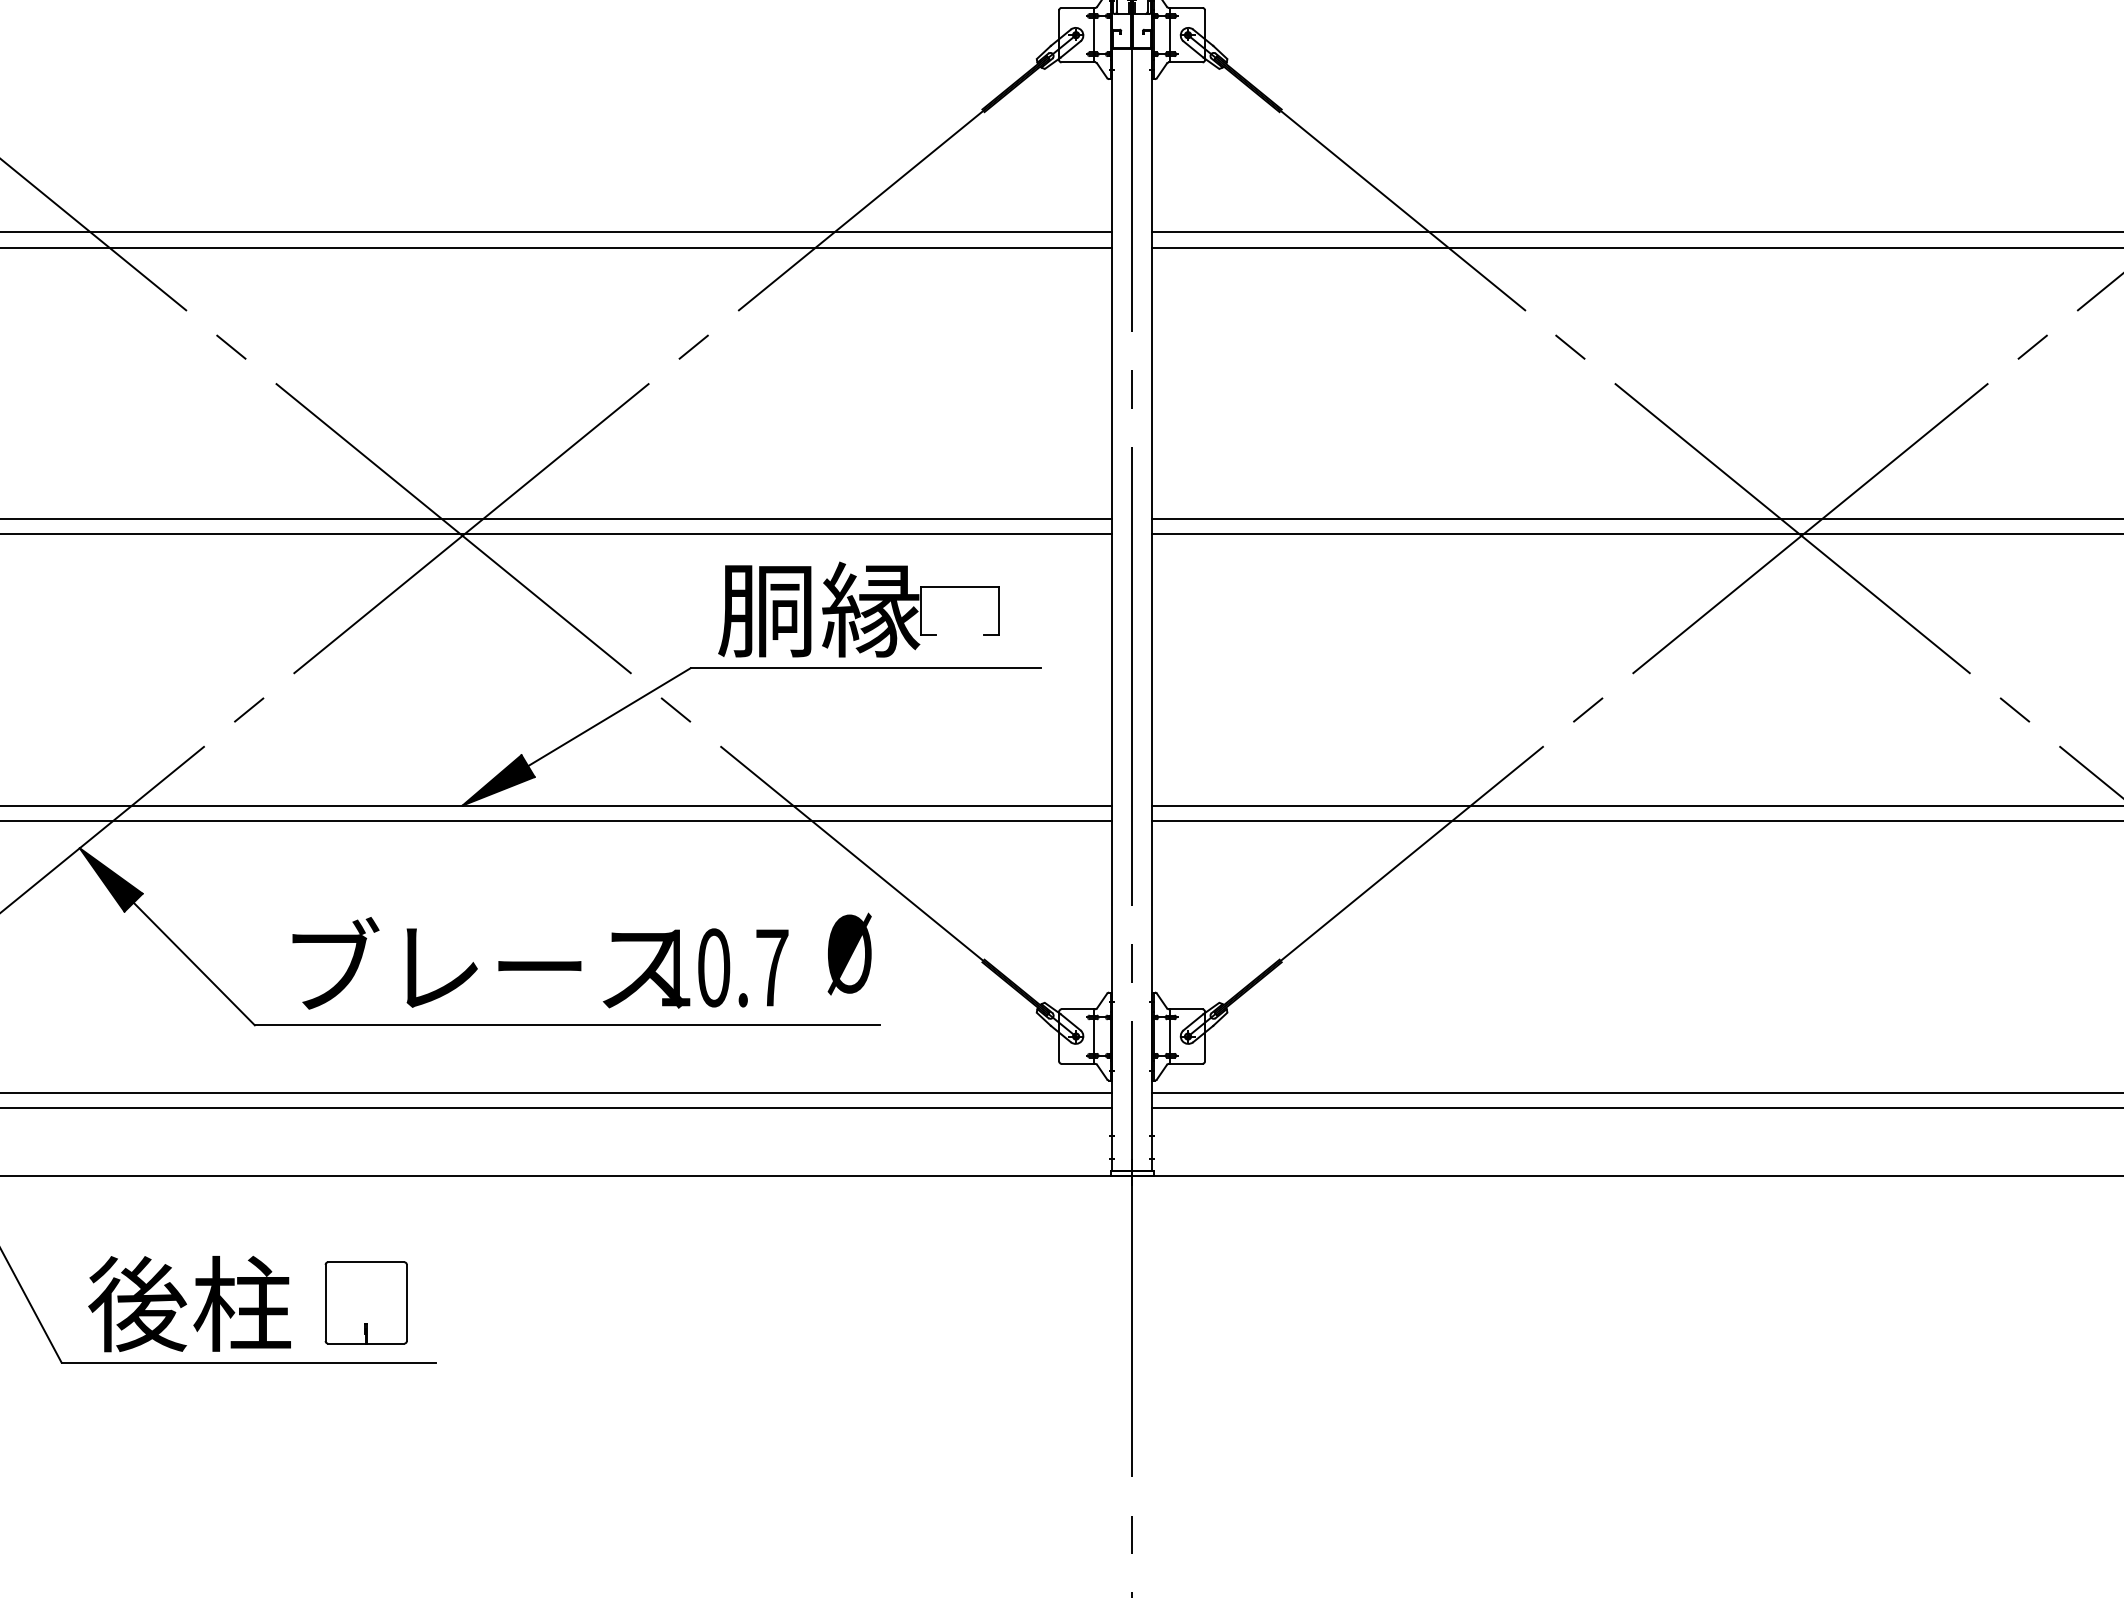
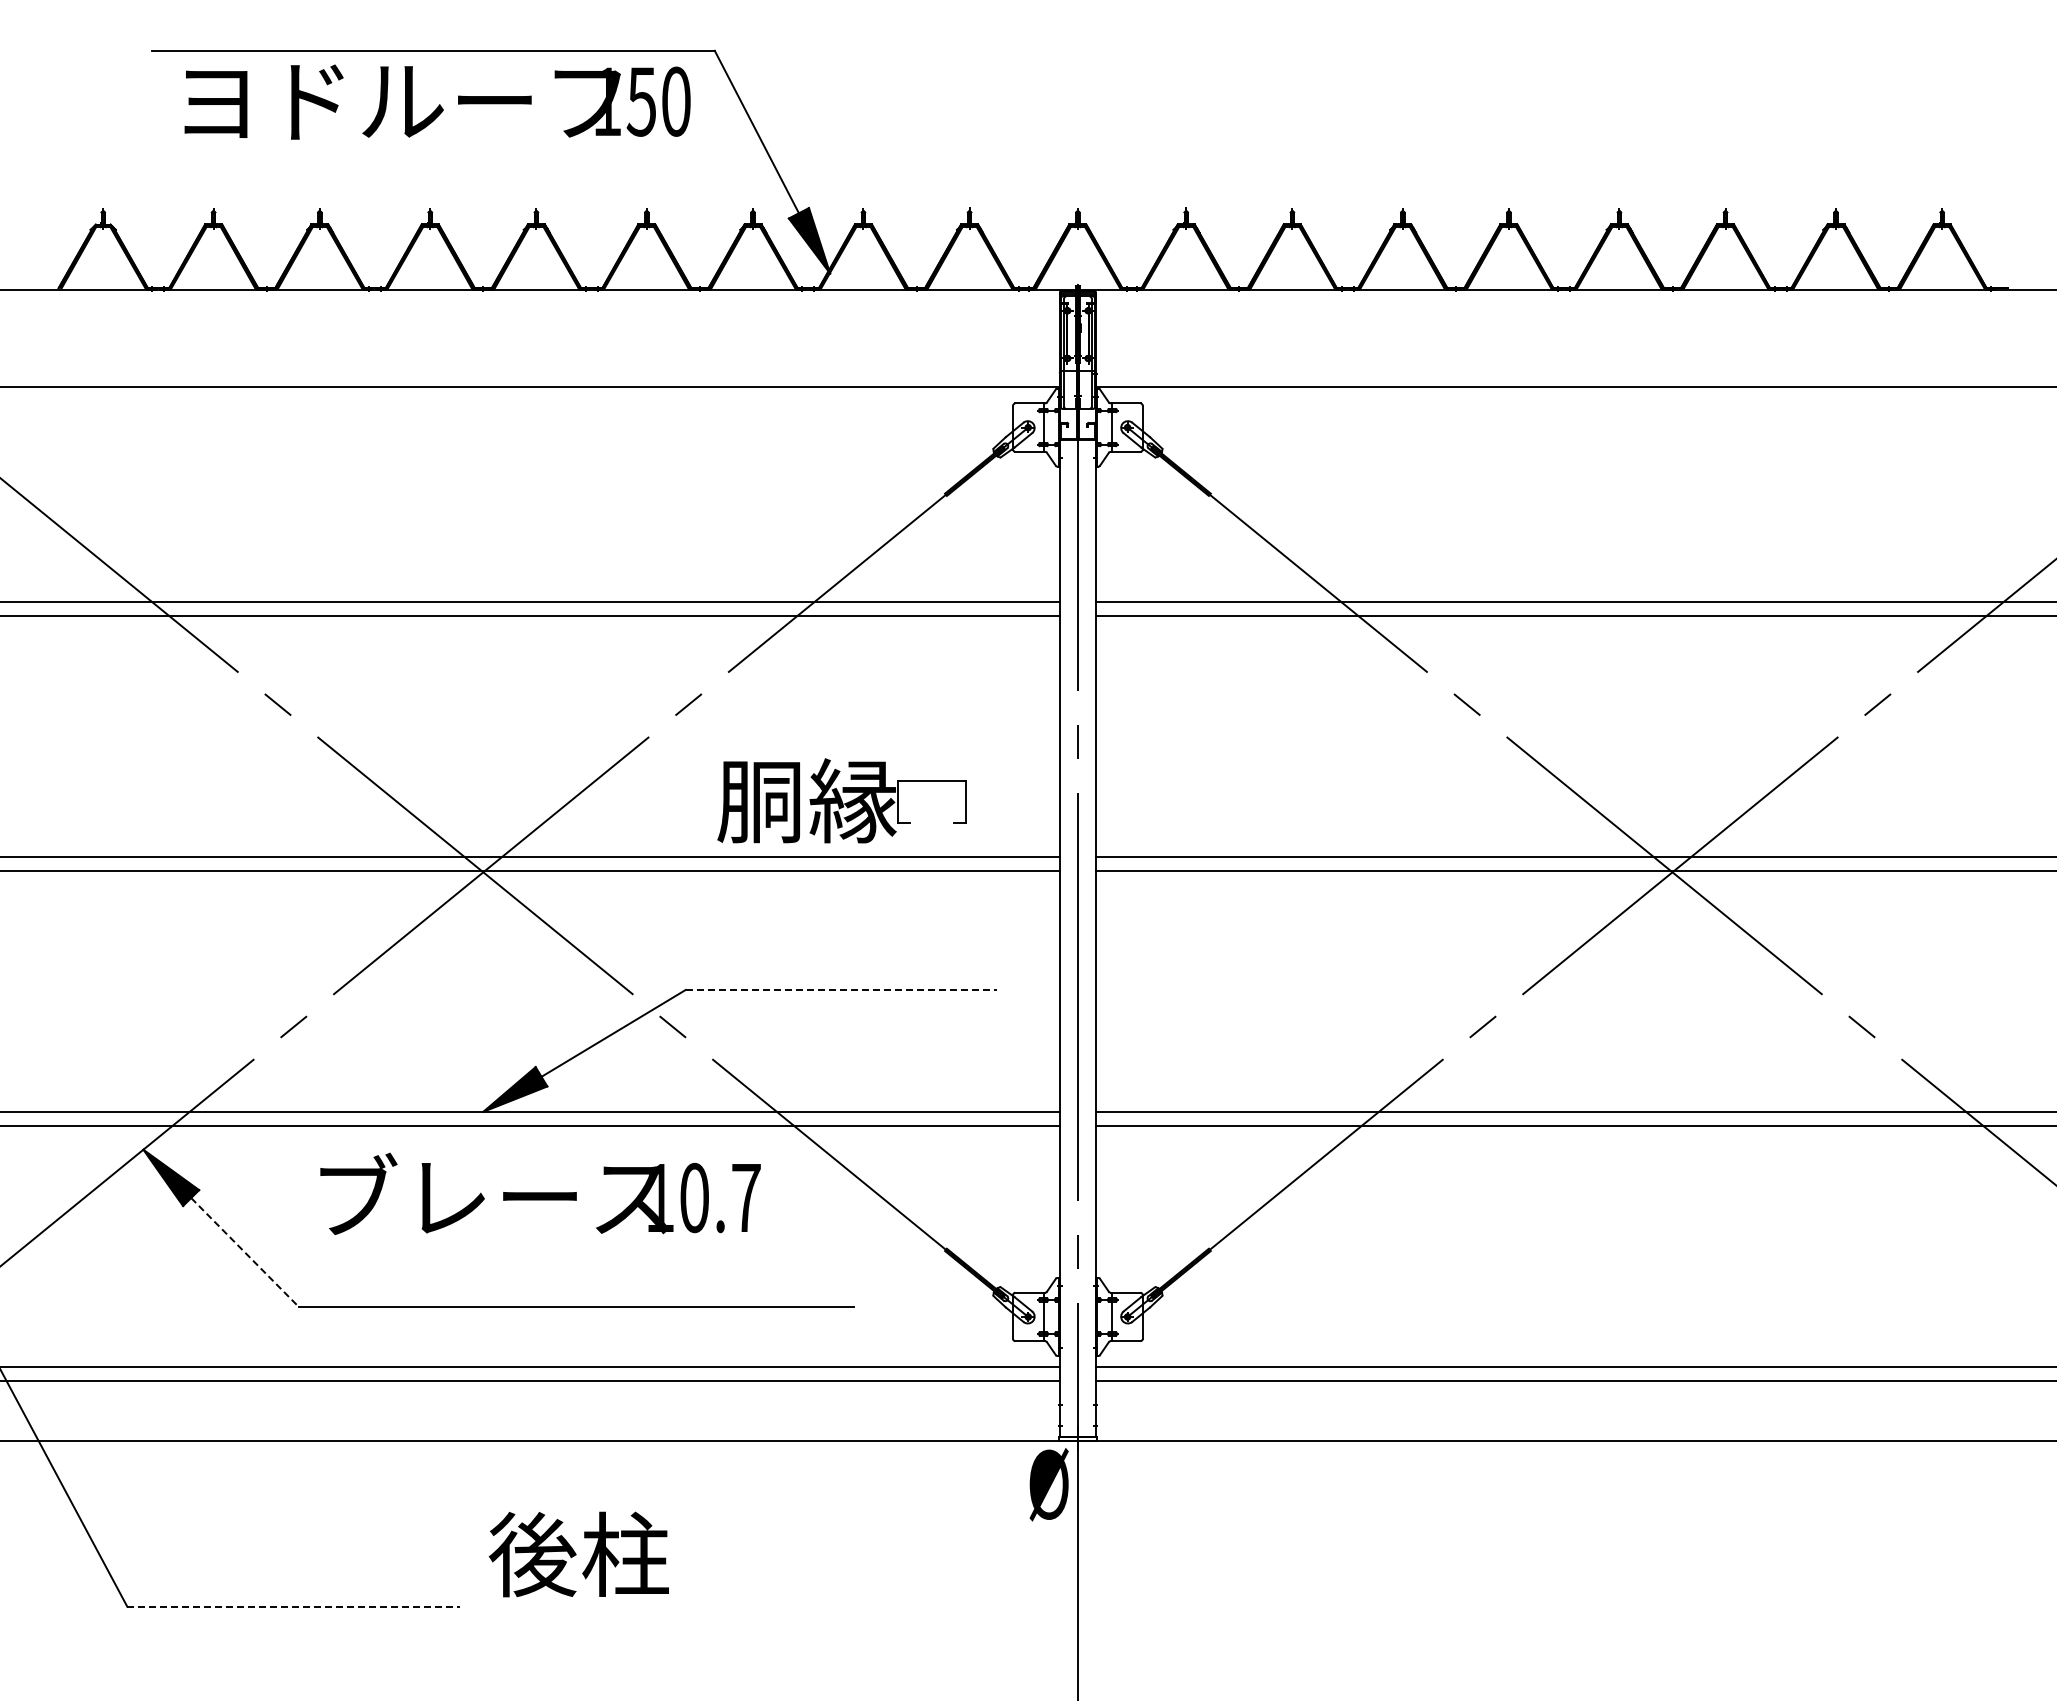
part: (857, 609) -> (841, 800), moved
line: (865, 667) -> (841, 989), solid -> dashed
text: (848, 953) -> (1048, 1484), moved
text: (540, 962) -> (540, 1193), moved
line: (194, 963) -> (245, 1252), solid -> dashed
part: (365, 1302) -> (397, 1553), removed
text: (189, 1304) -> (578, 1554), moved
line: (249, 1362) -> (294, 1606), solid -> dashed

